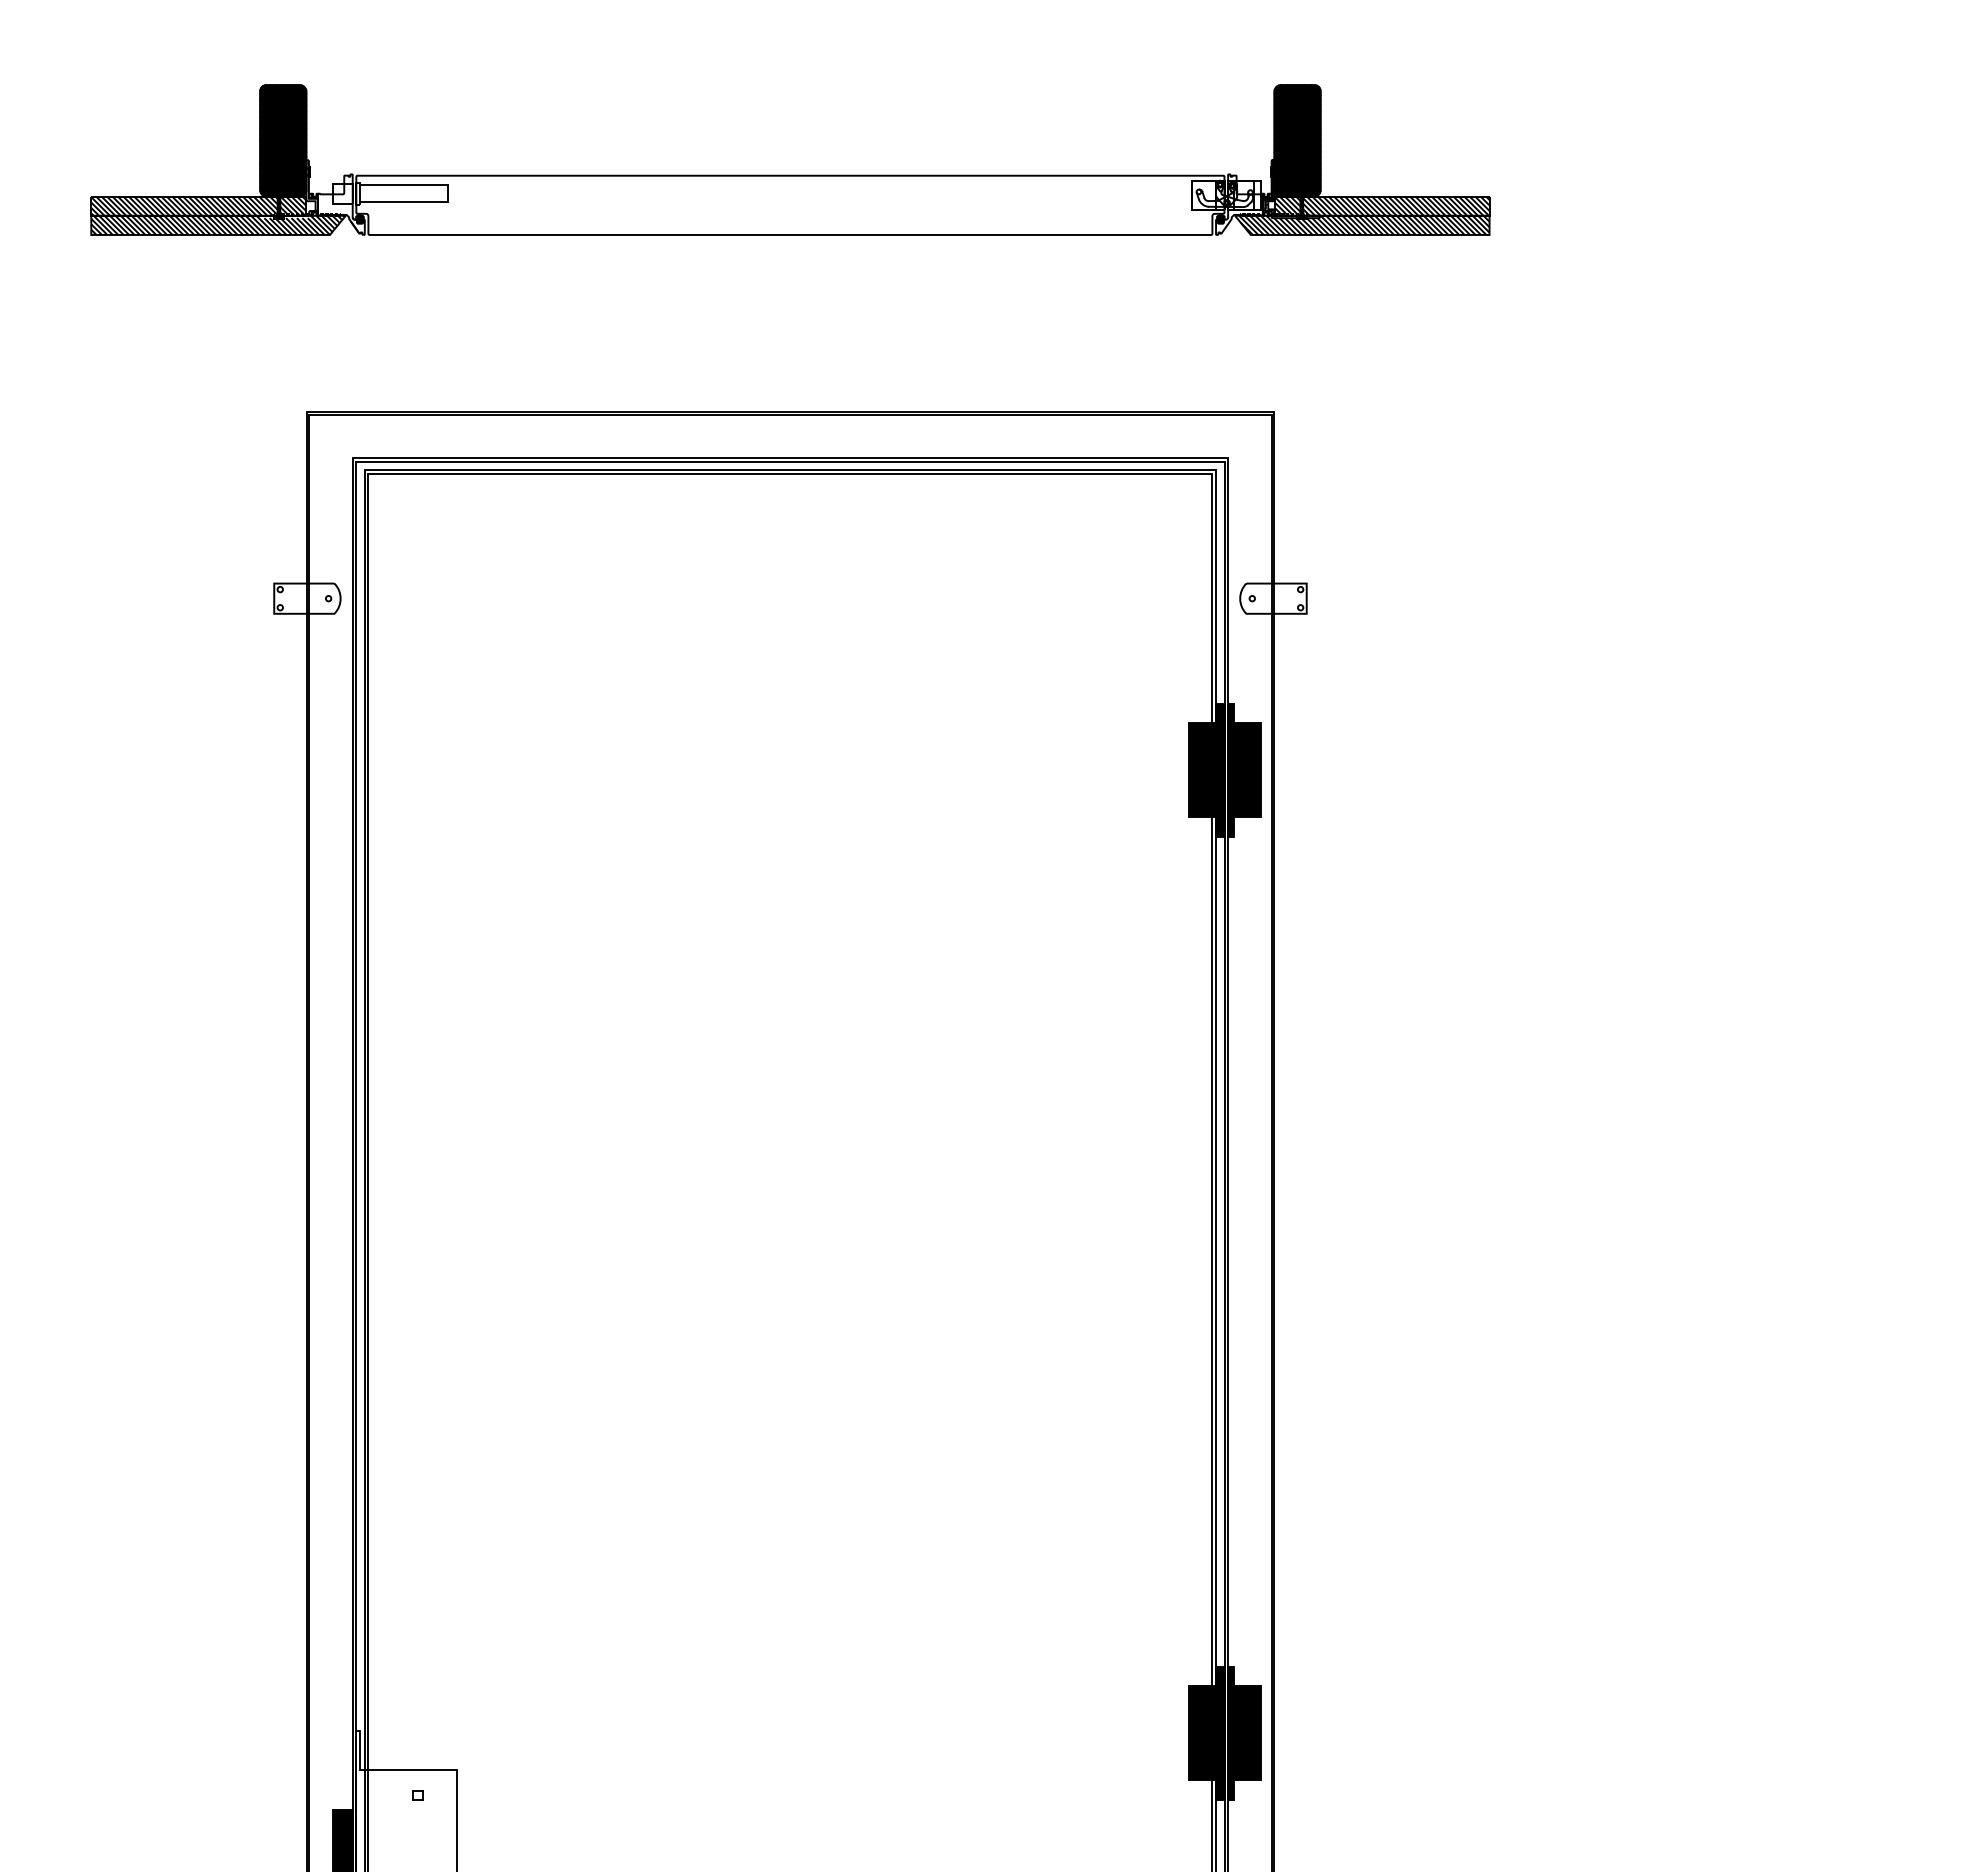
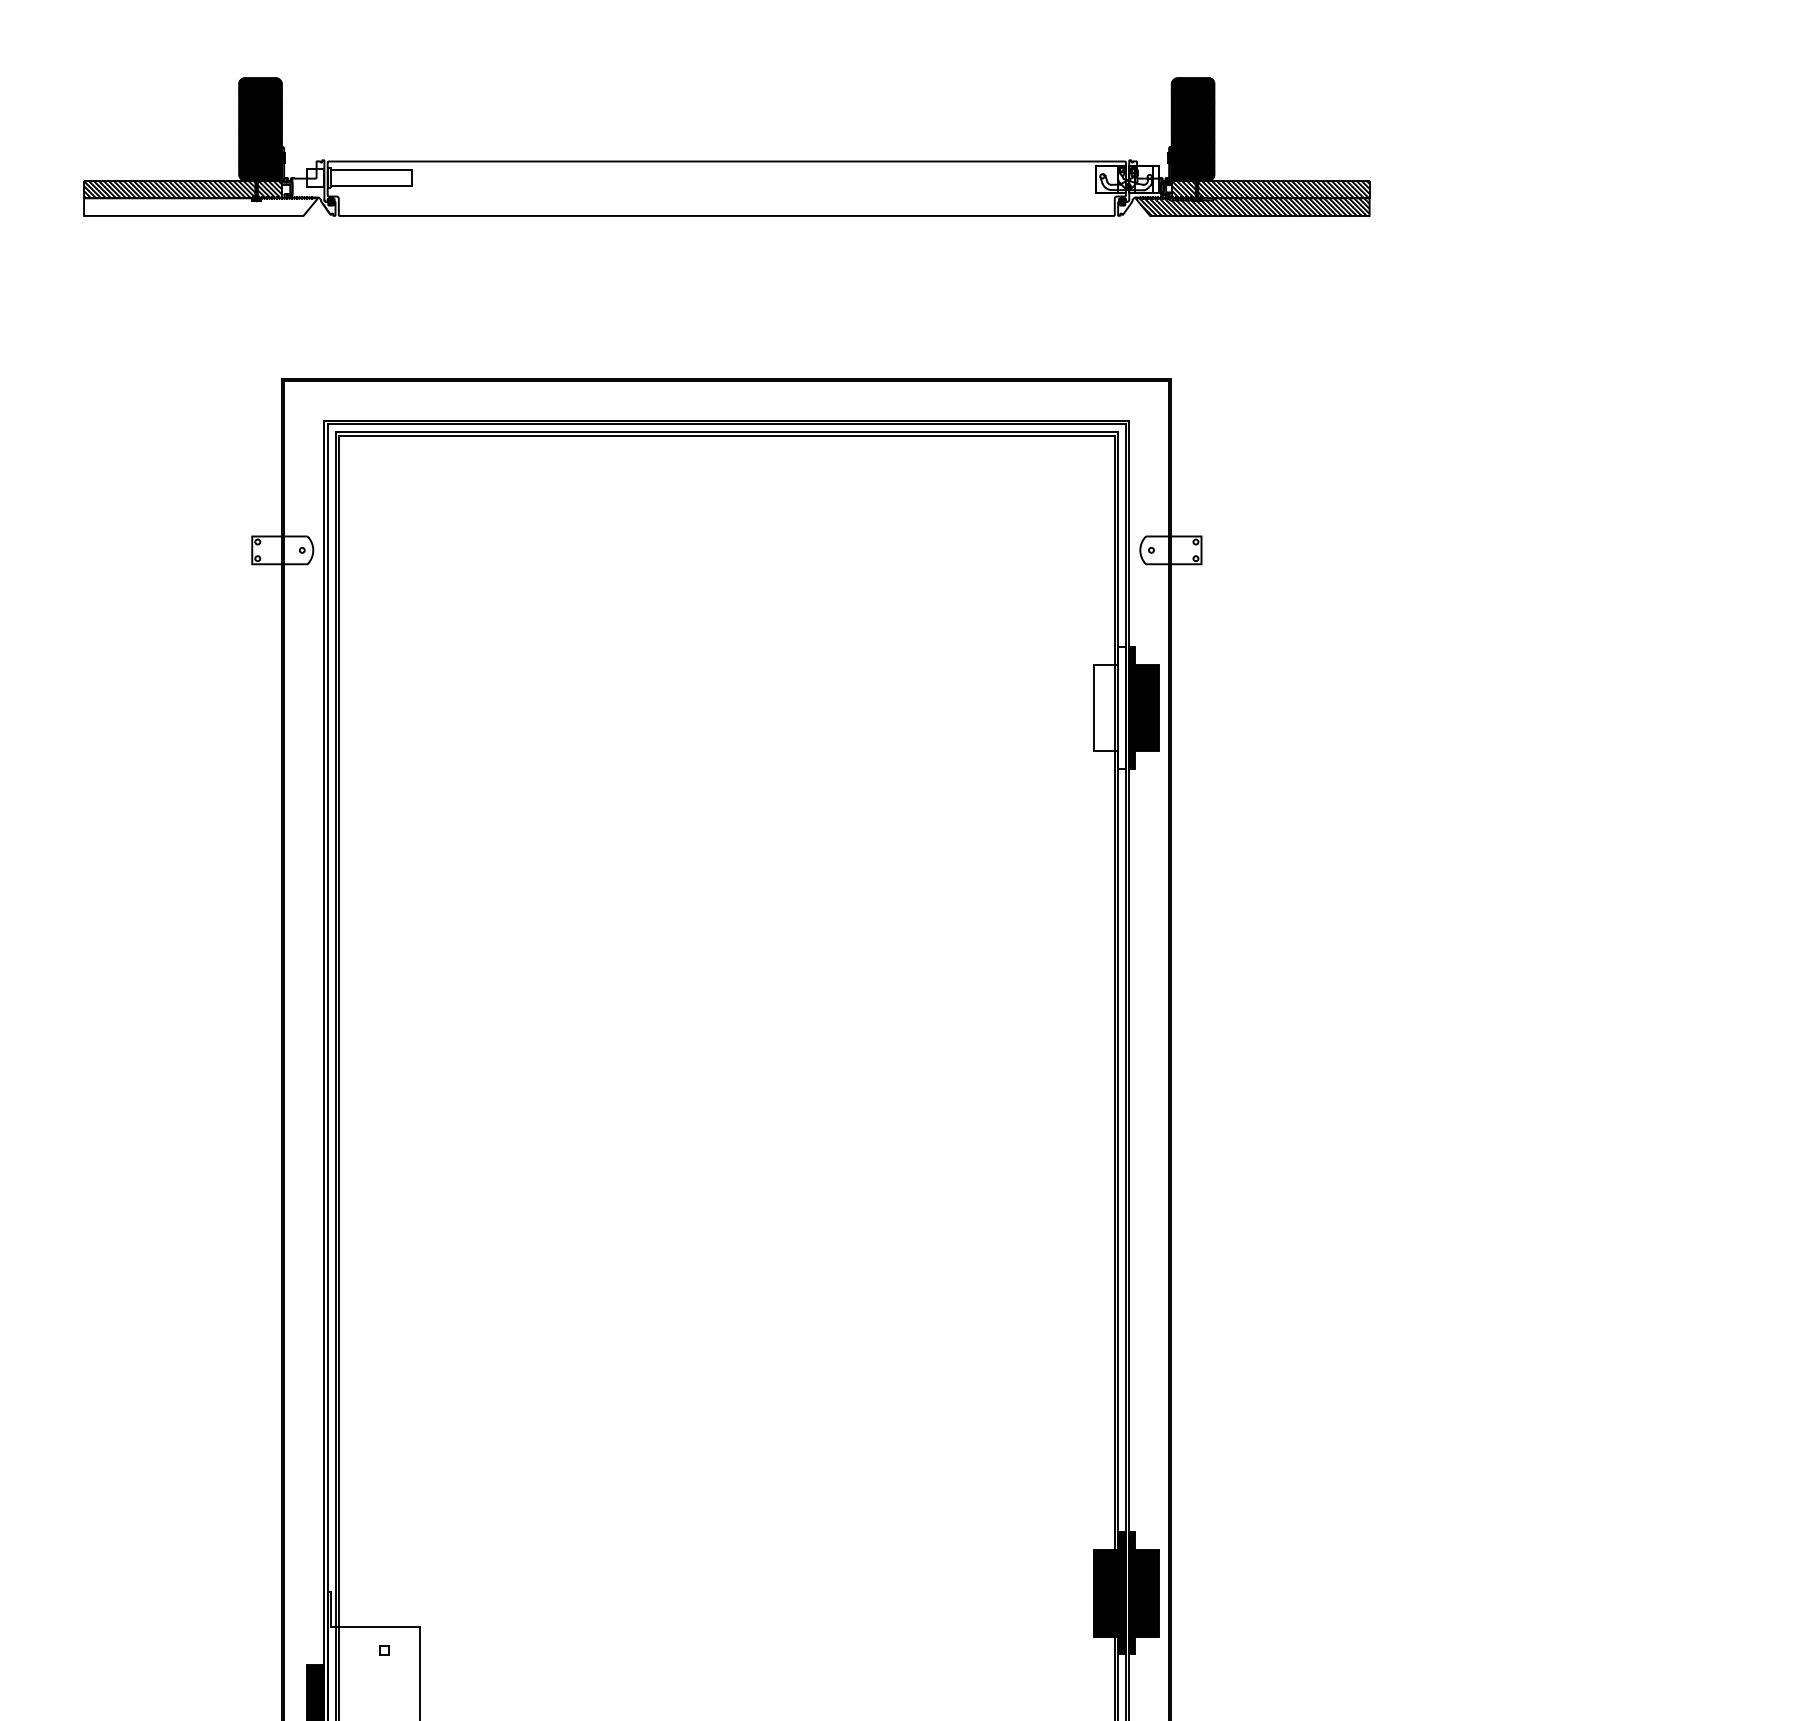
hatch: (217, 224) -> (200, 206), removed
fill: (1206, 769) -> (1109, 707), removed

